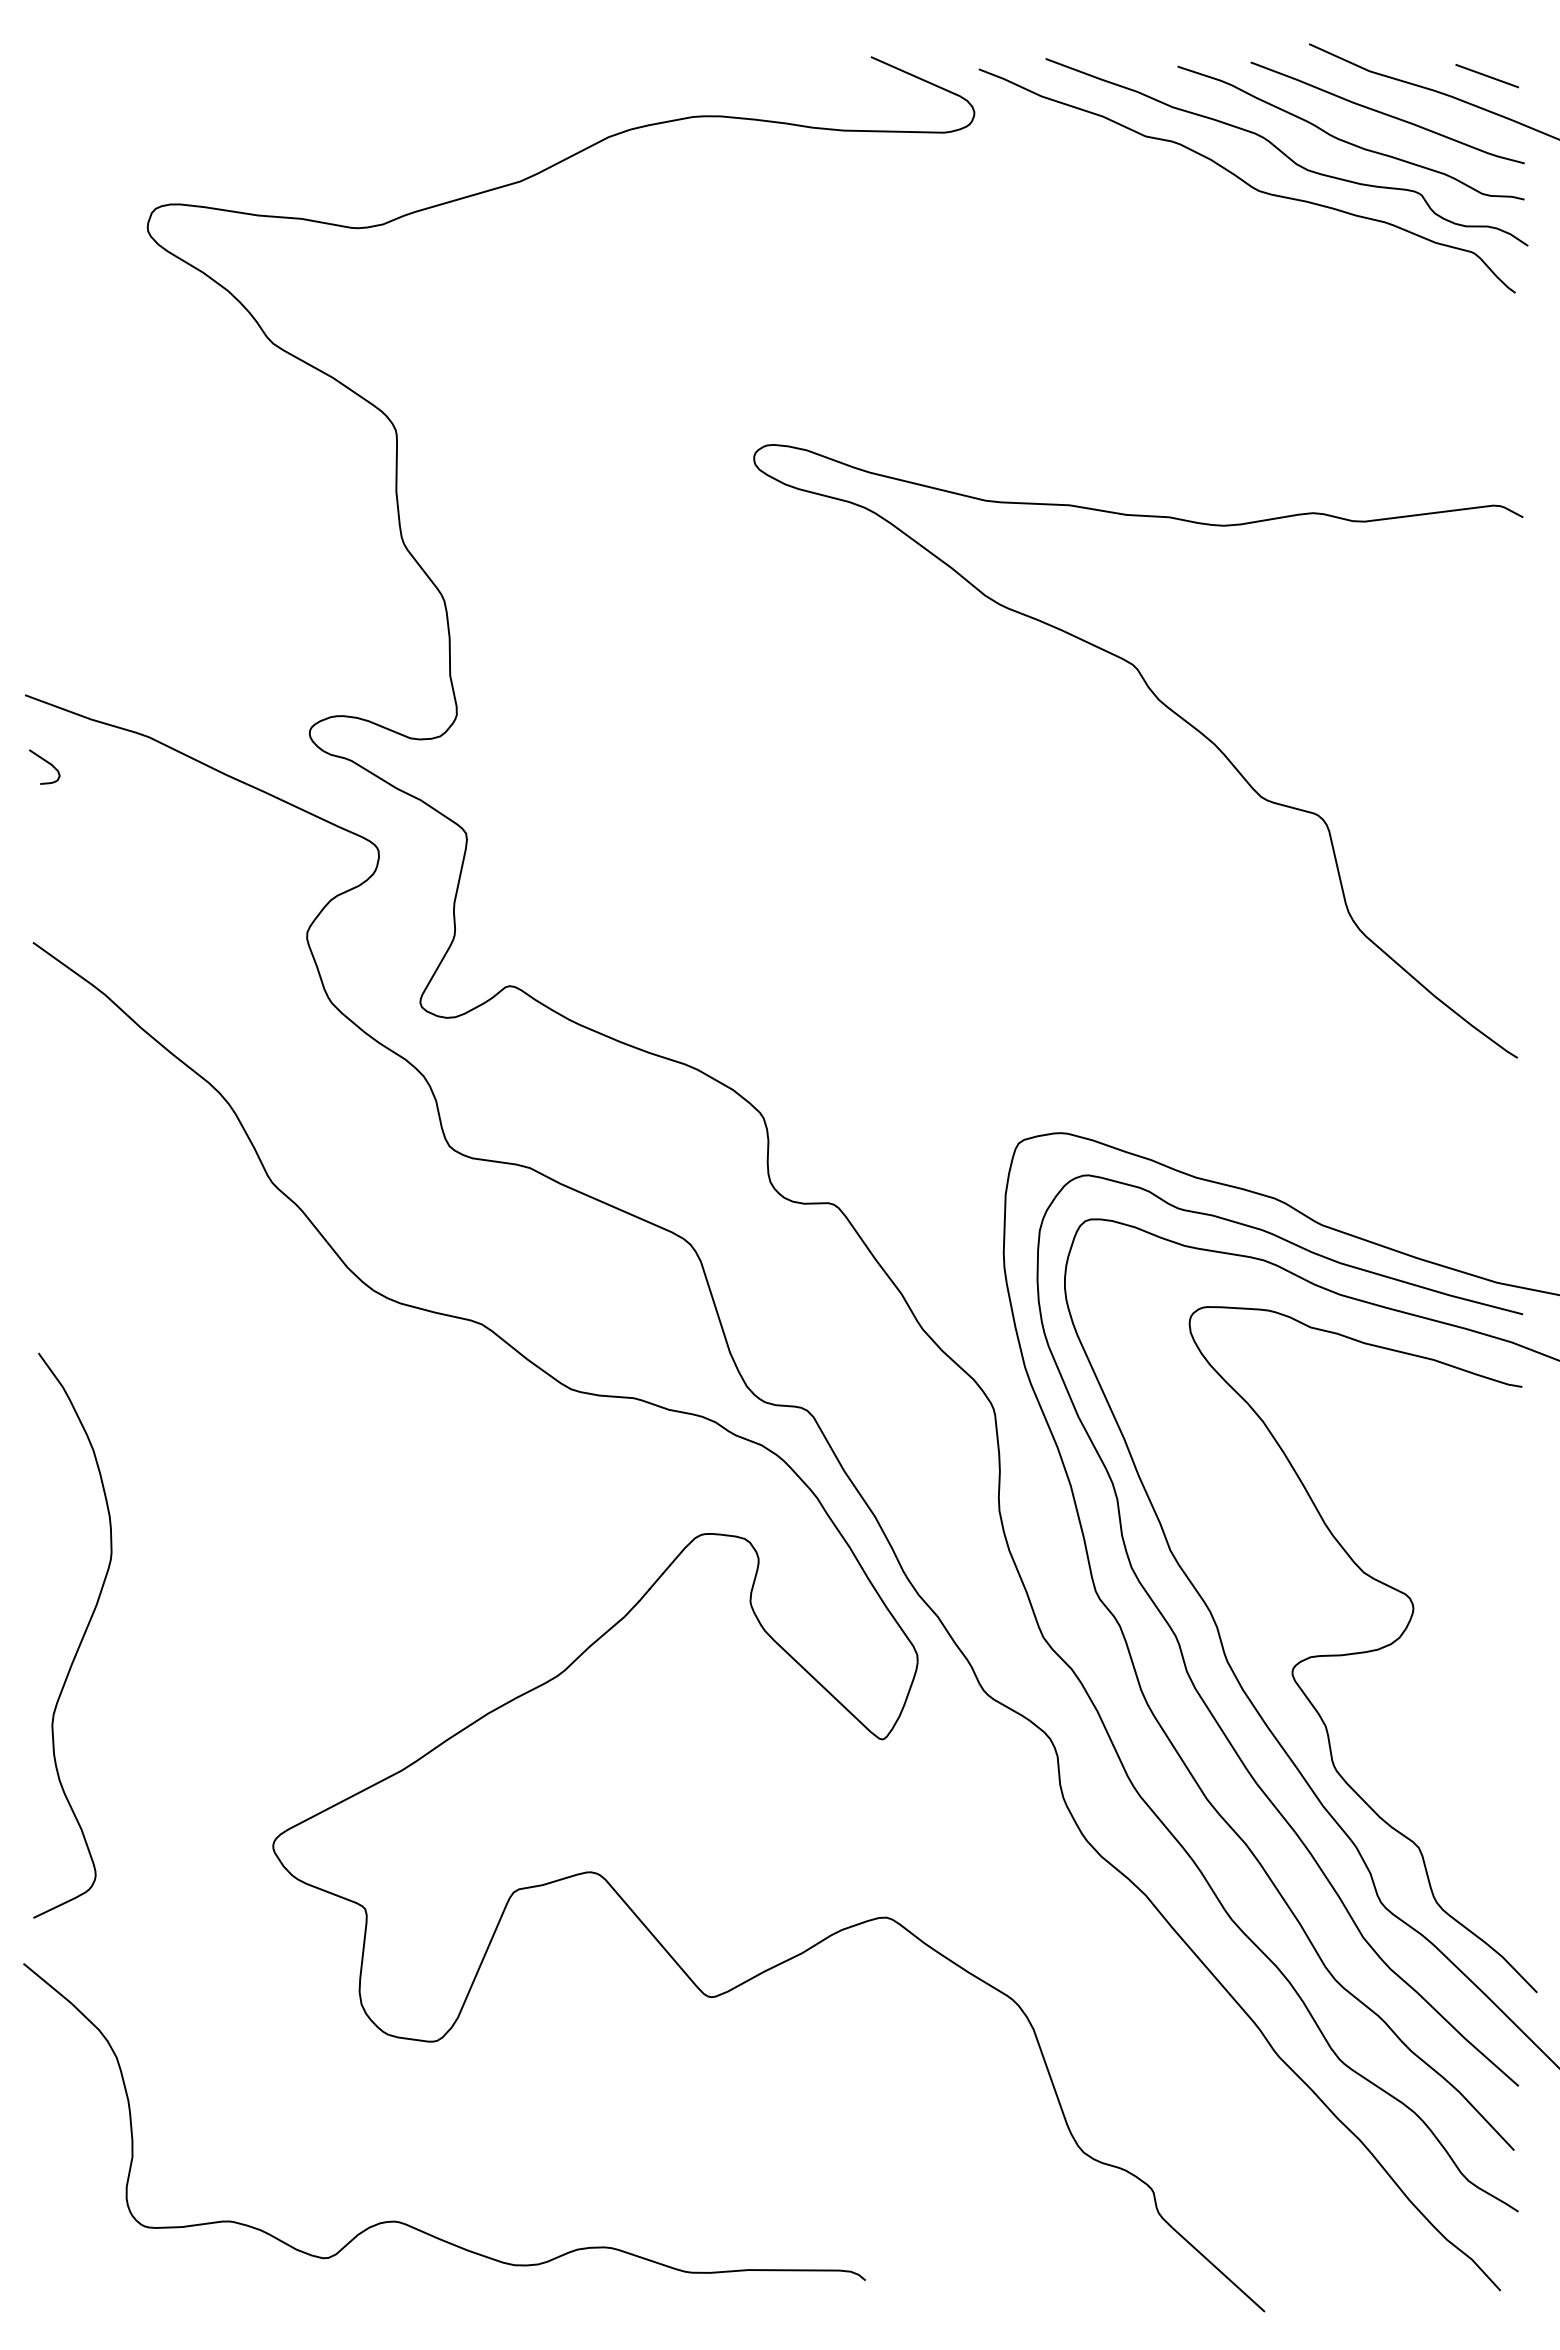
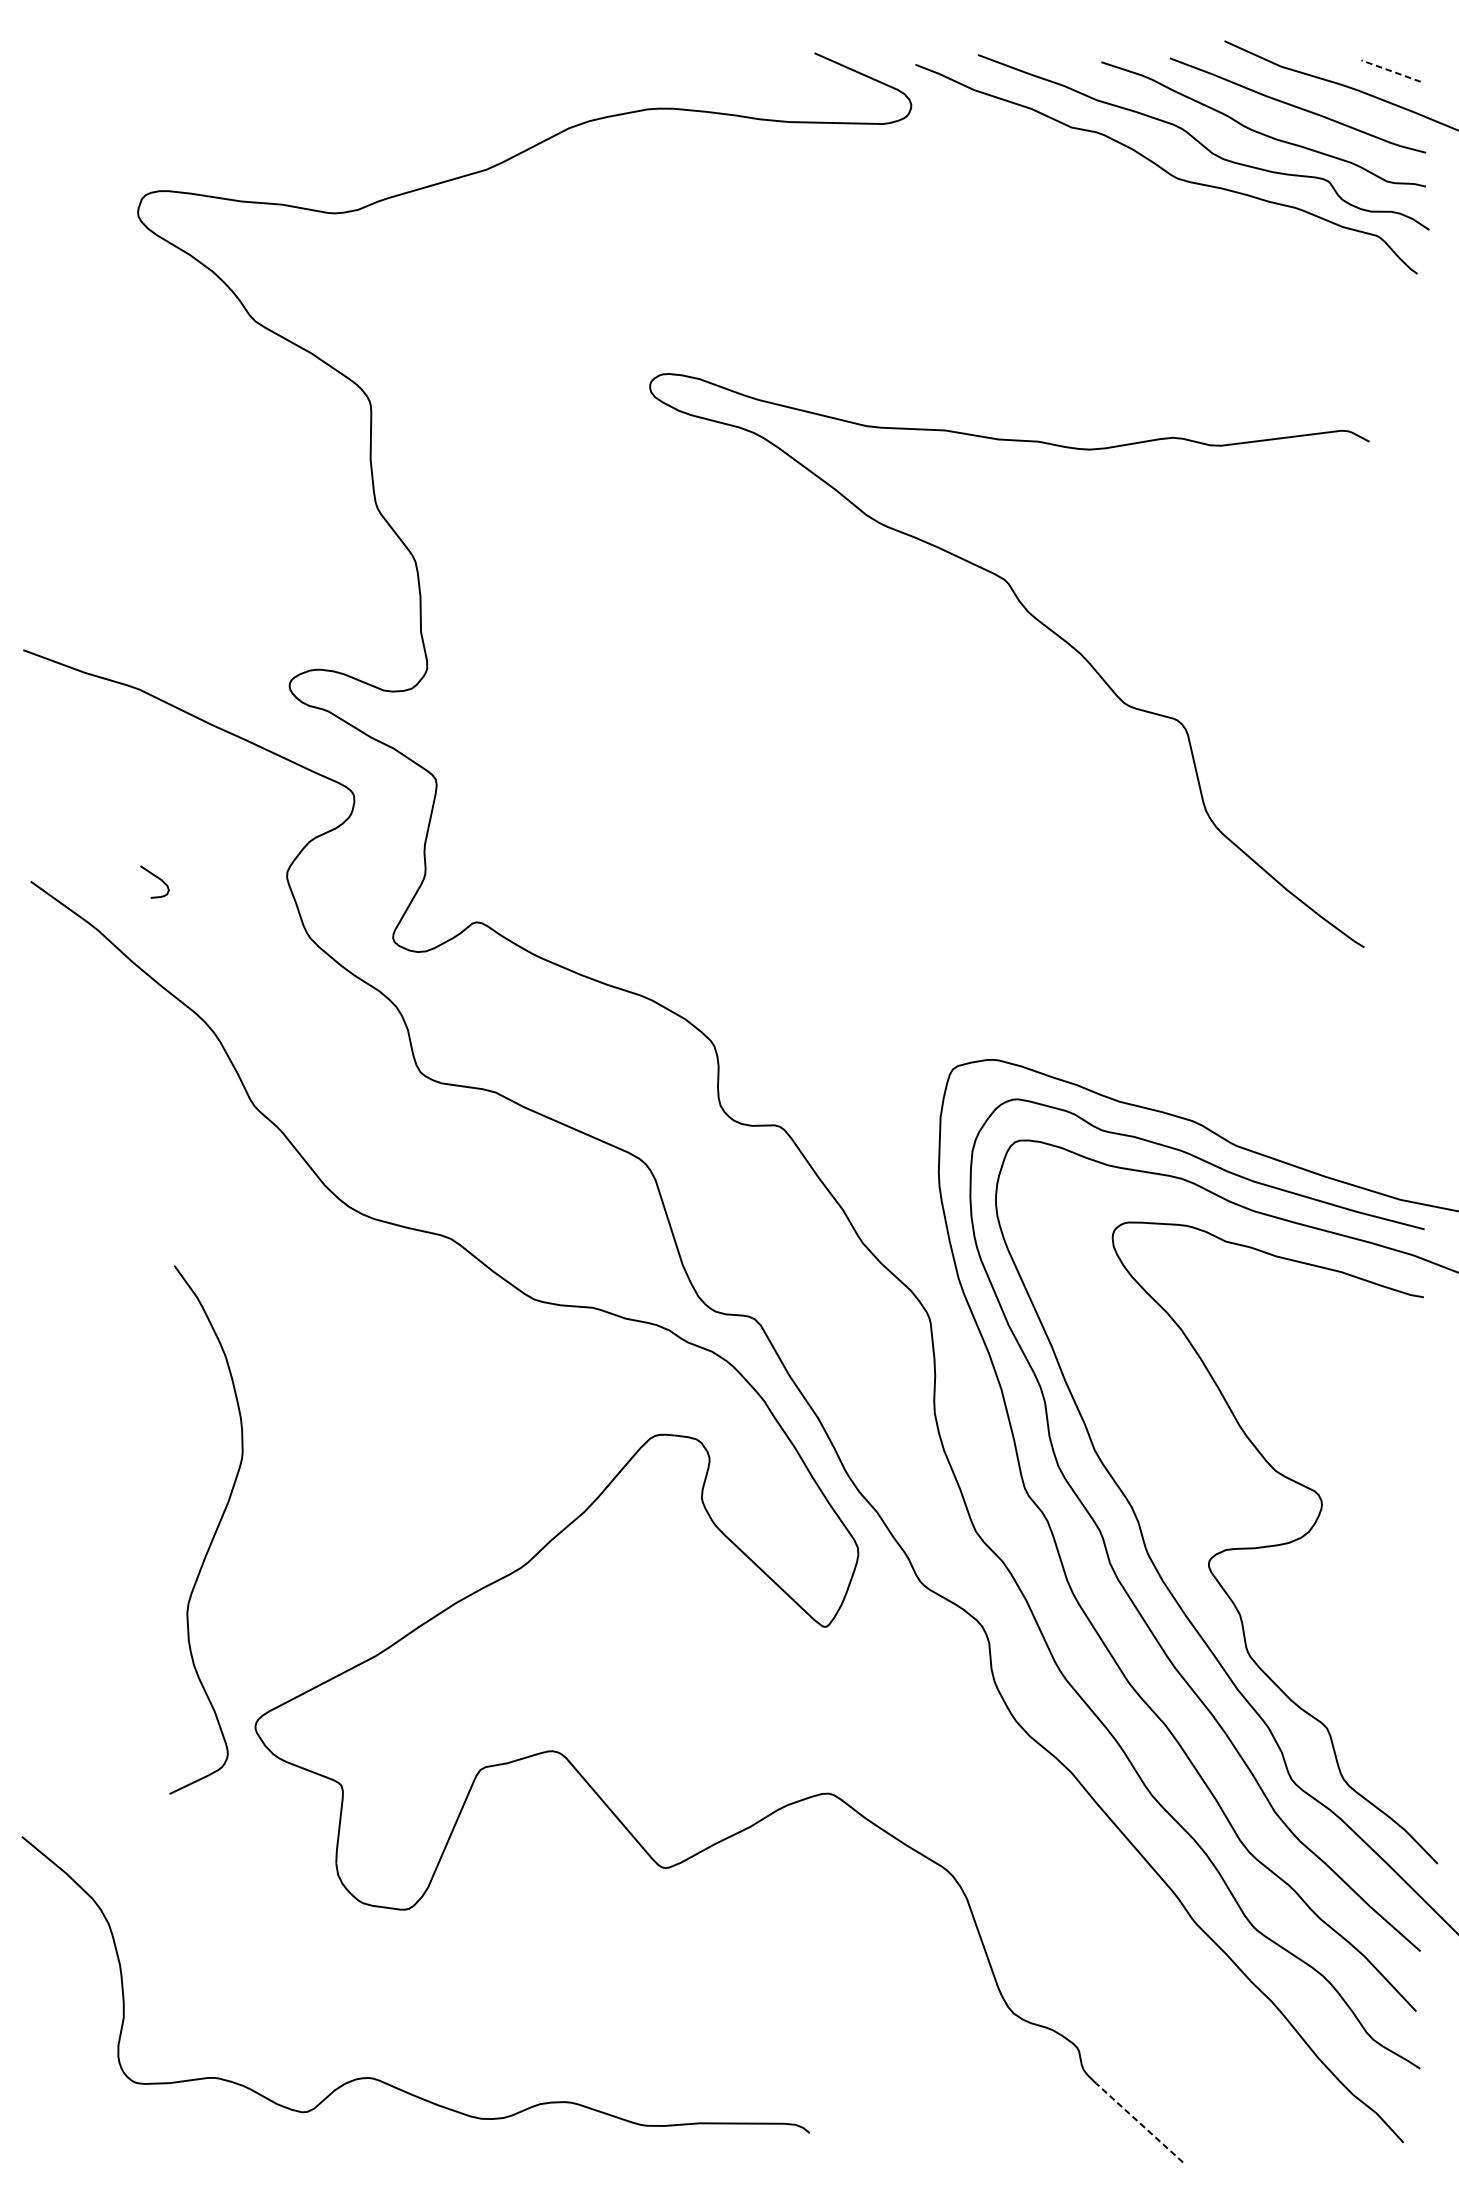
line: (1487, 76) -> (1391, 71), solid -> dashed
curve: (1168, 709) -> (1037, 621), moved
curve: (47, 763) -> (157, 878), moved
curve: (80, 1640) -> (213, 1534), moved
line: (1218, 2269) -> (1139, 2122), solid -> dashed

